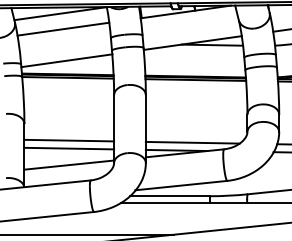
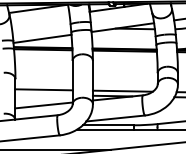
line: (63, 28) -> (40, 18), removed
line: (68, 147) -> (43, 94), removed

